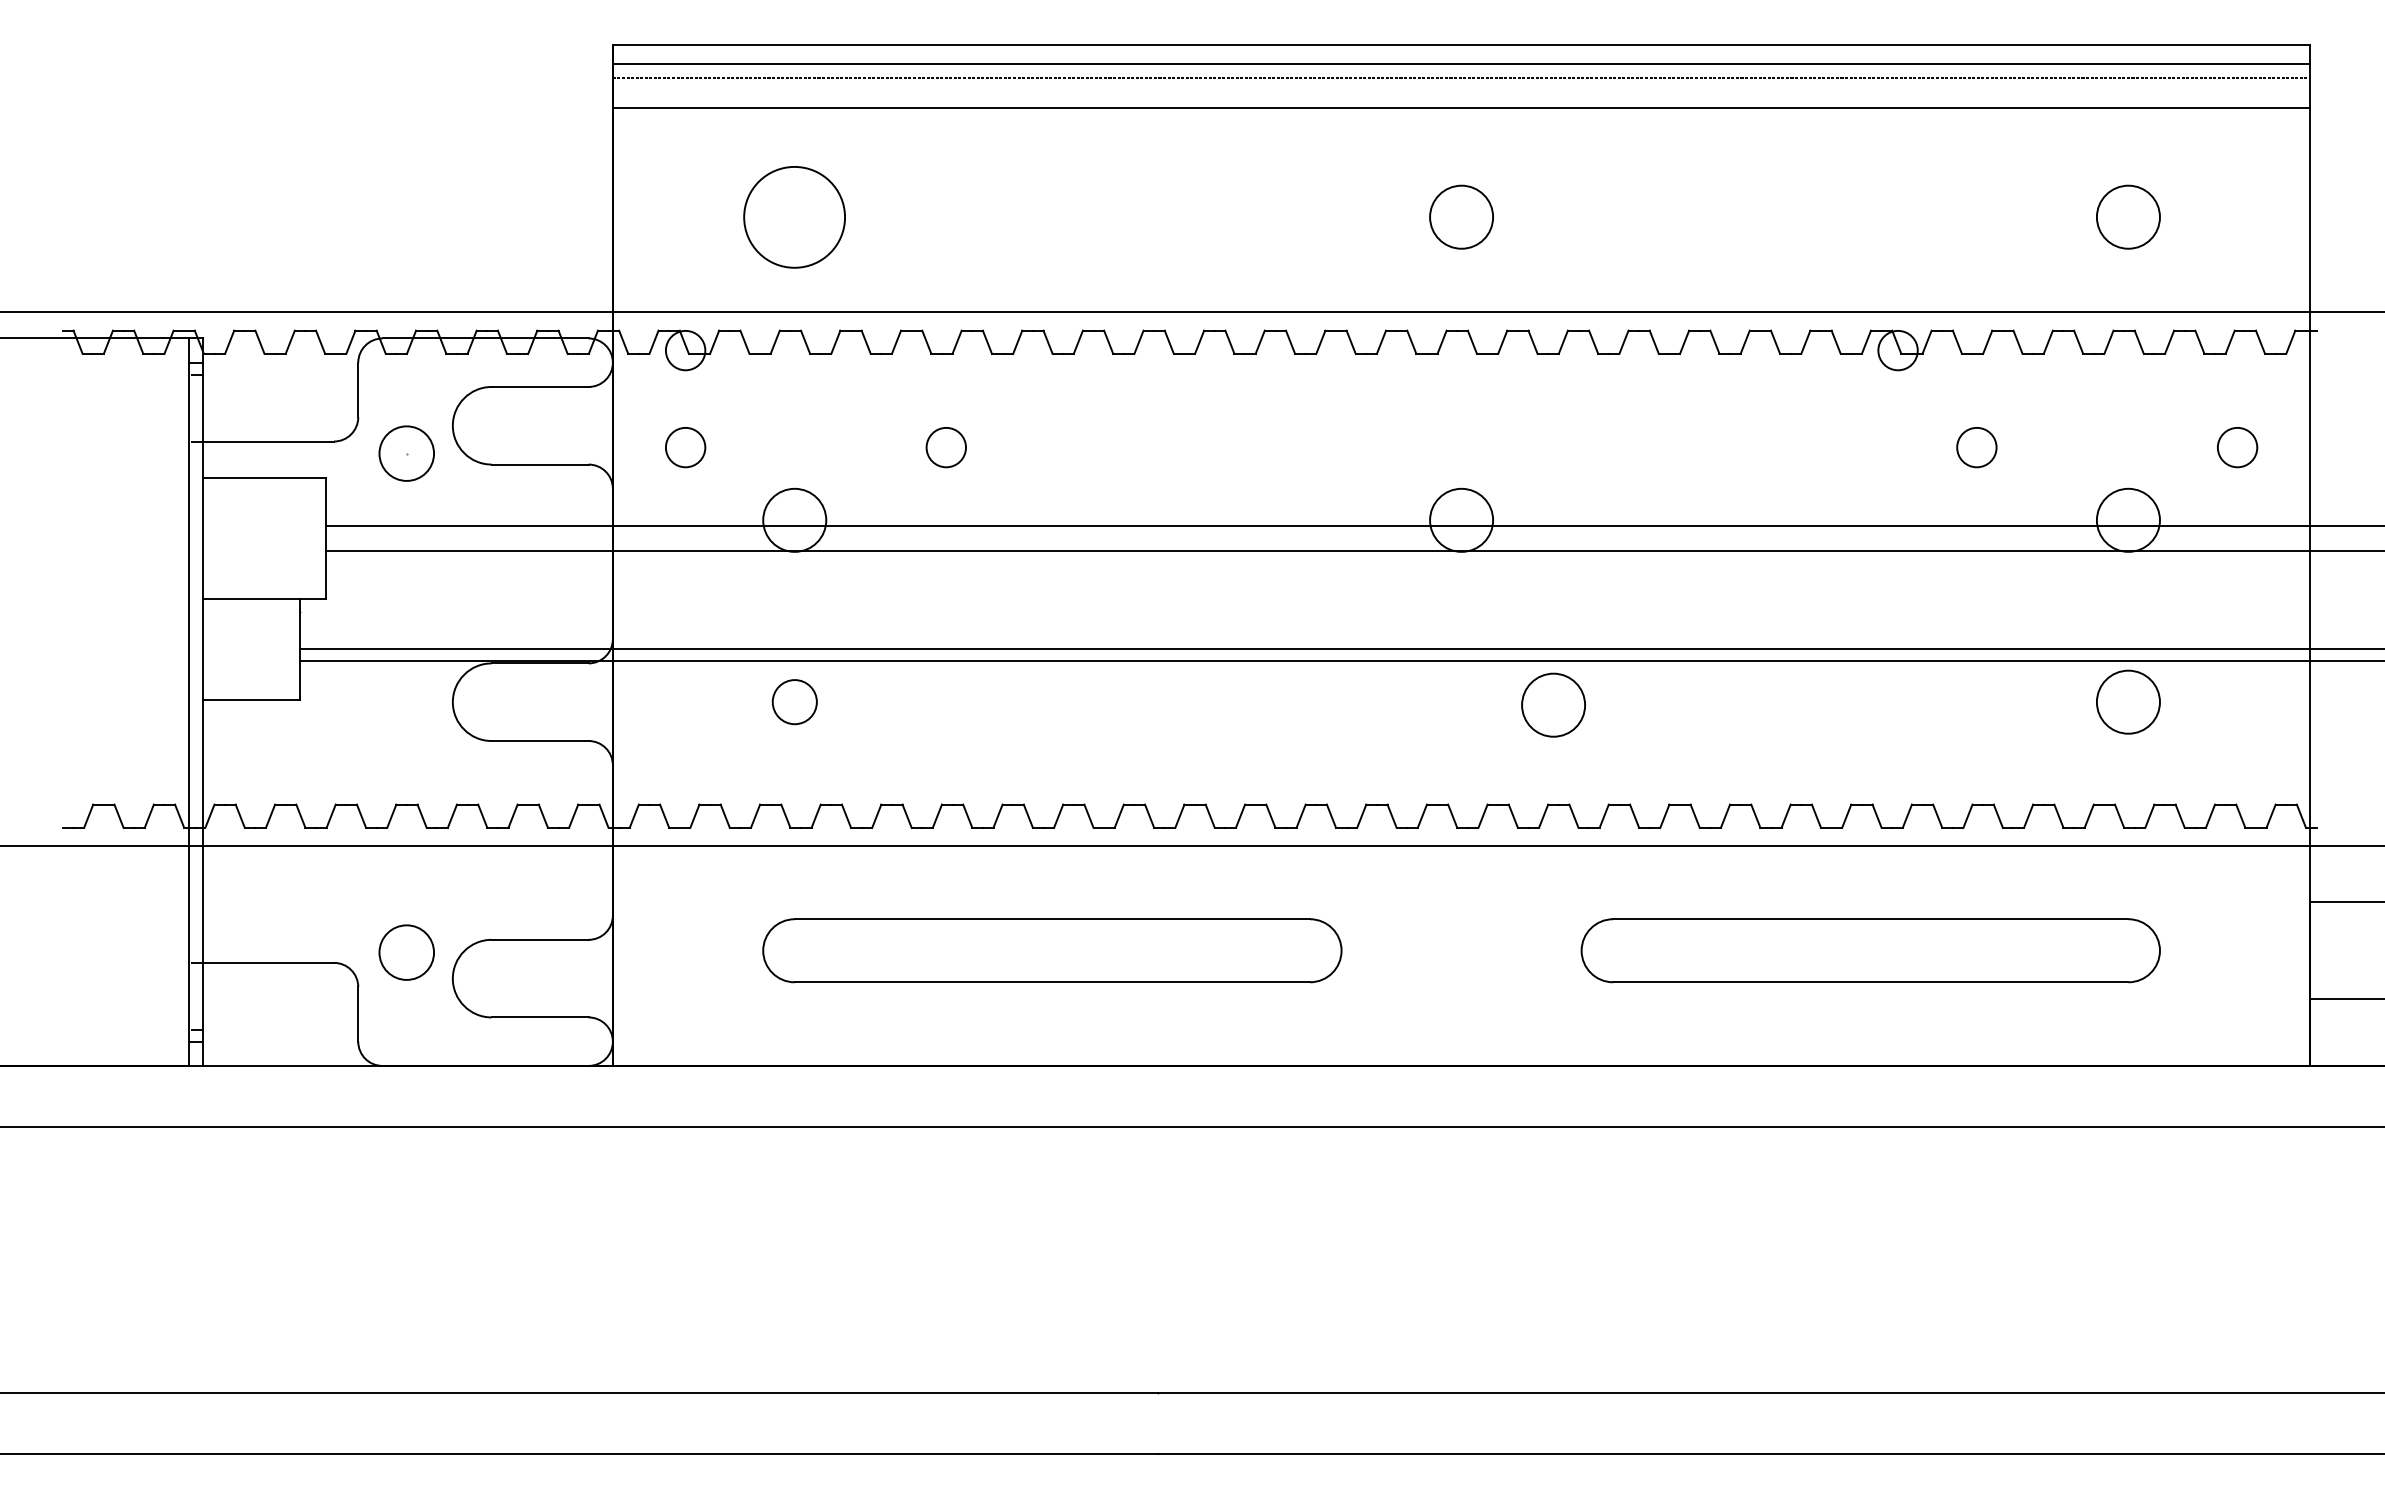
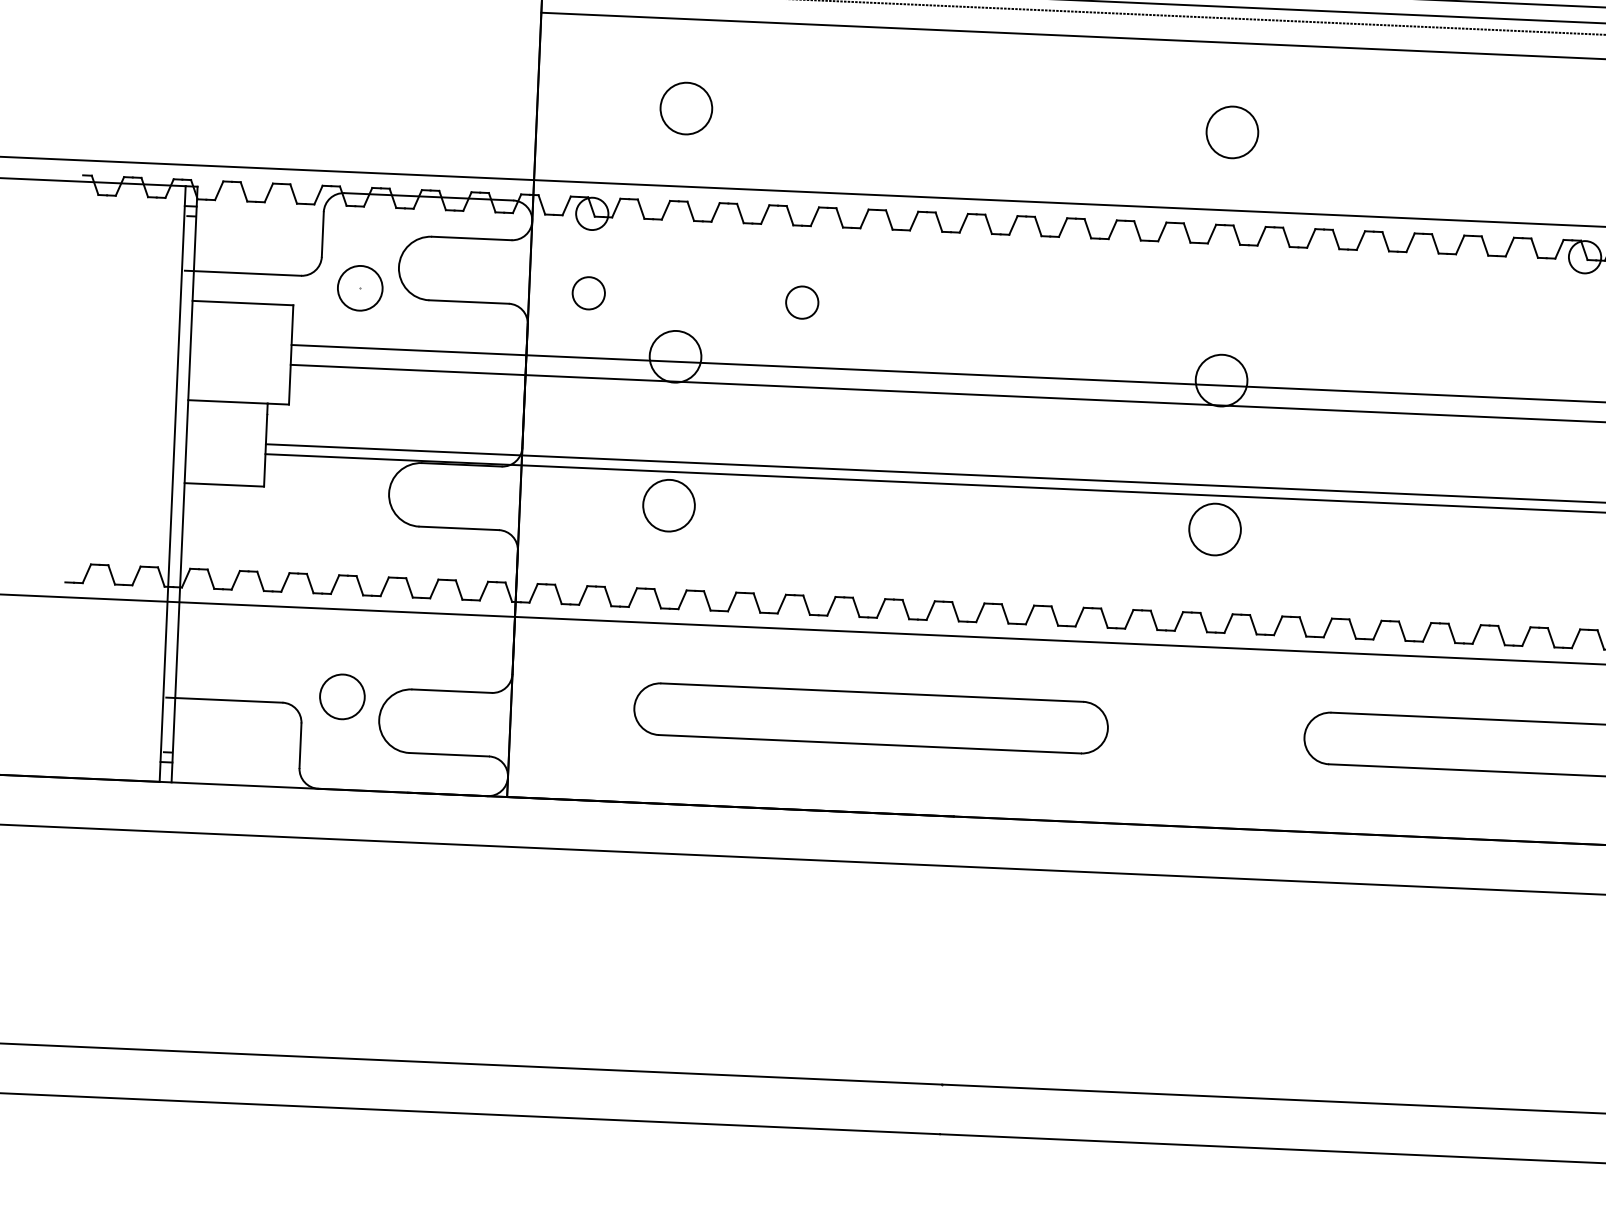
circle: (794, 216) -> (686, 107), size x0.62
circle: (794, 701) -> (668, 505), size x1.43
circle: (1553, 704) -> (1215, 528), moved

